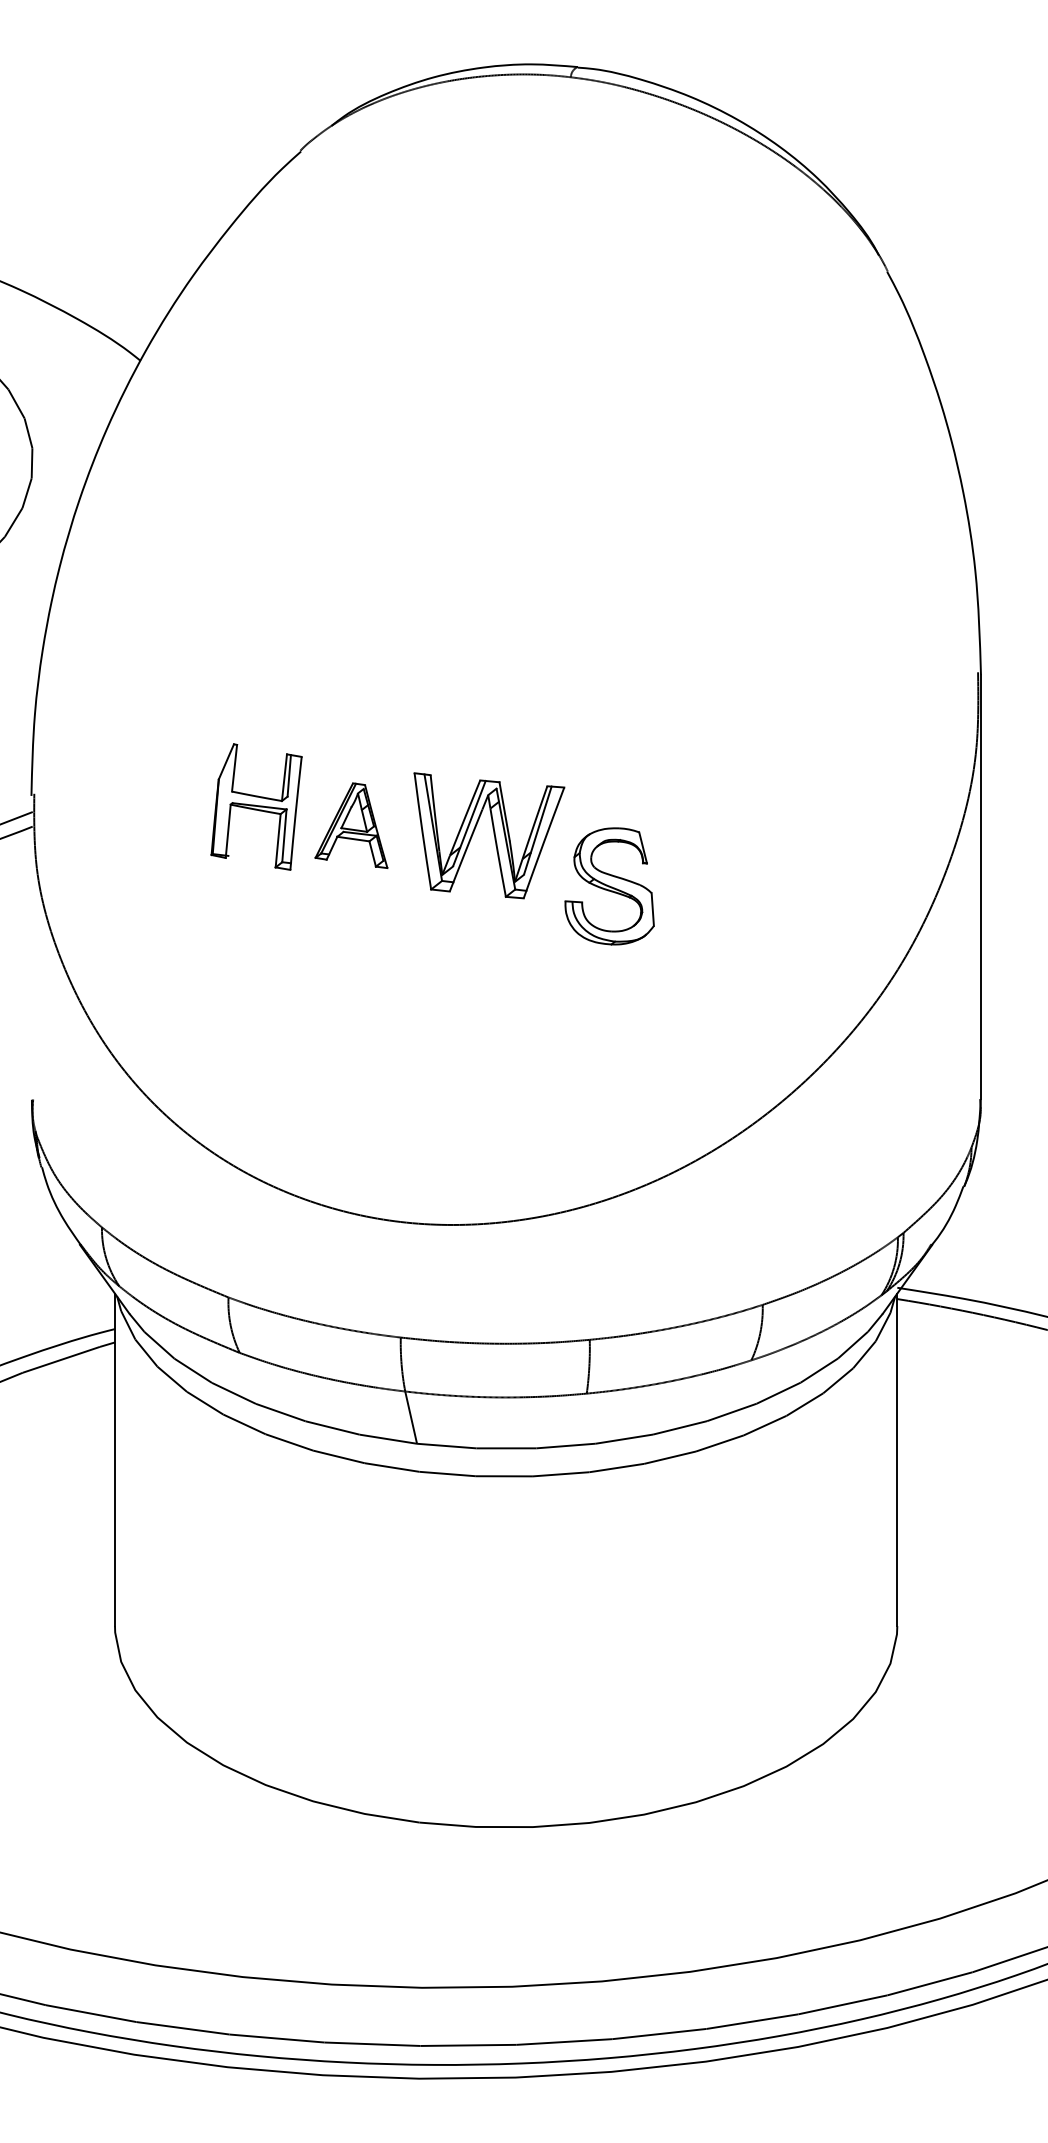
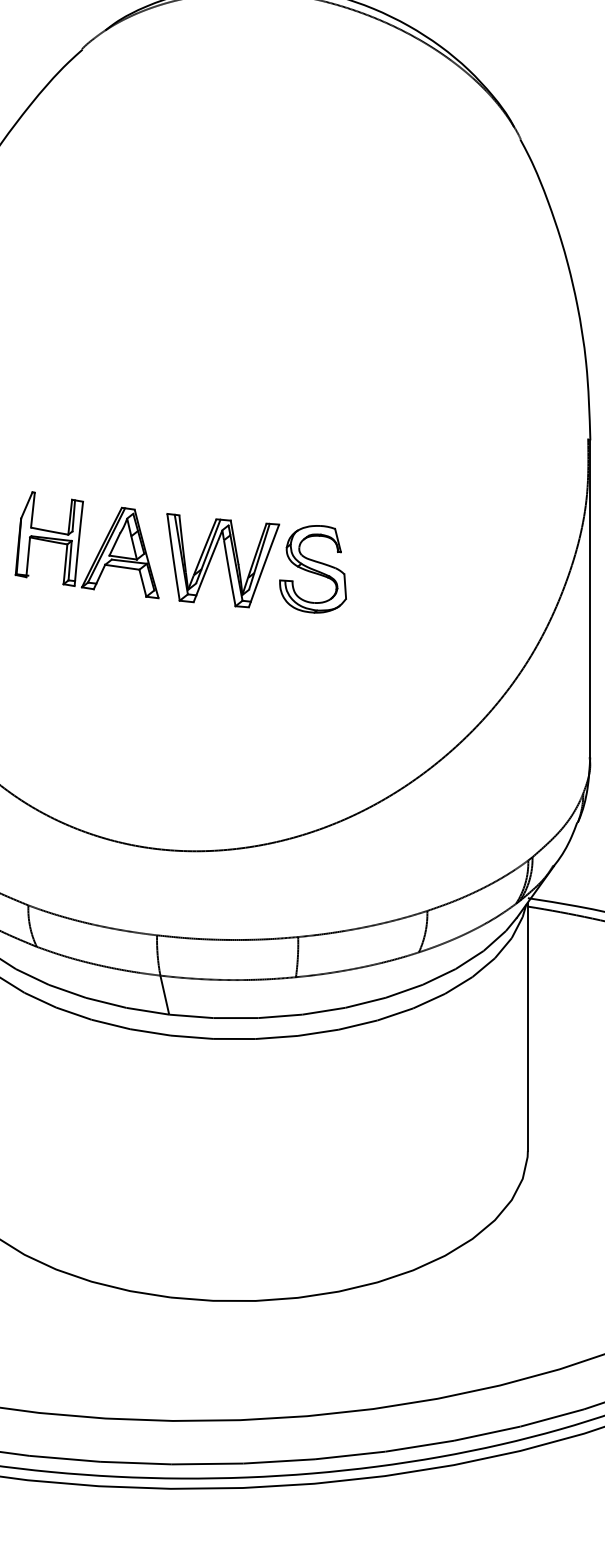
part: (351, 825) -> (120, 552), size x1.43
part: (609, 886) -> (312, 569), moved

